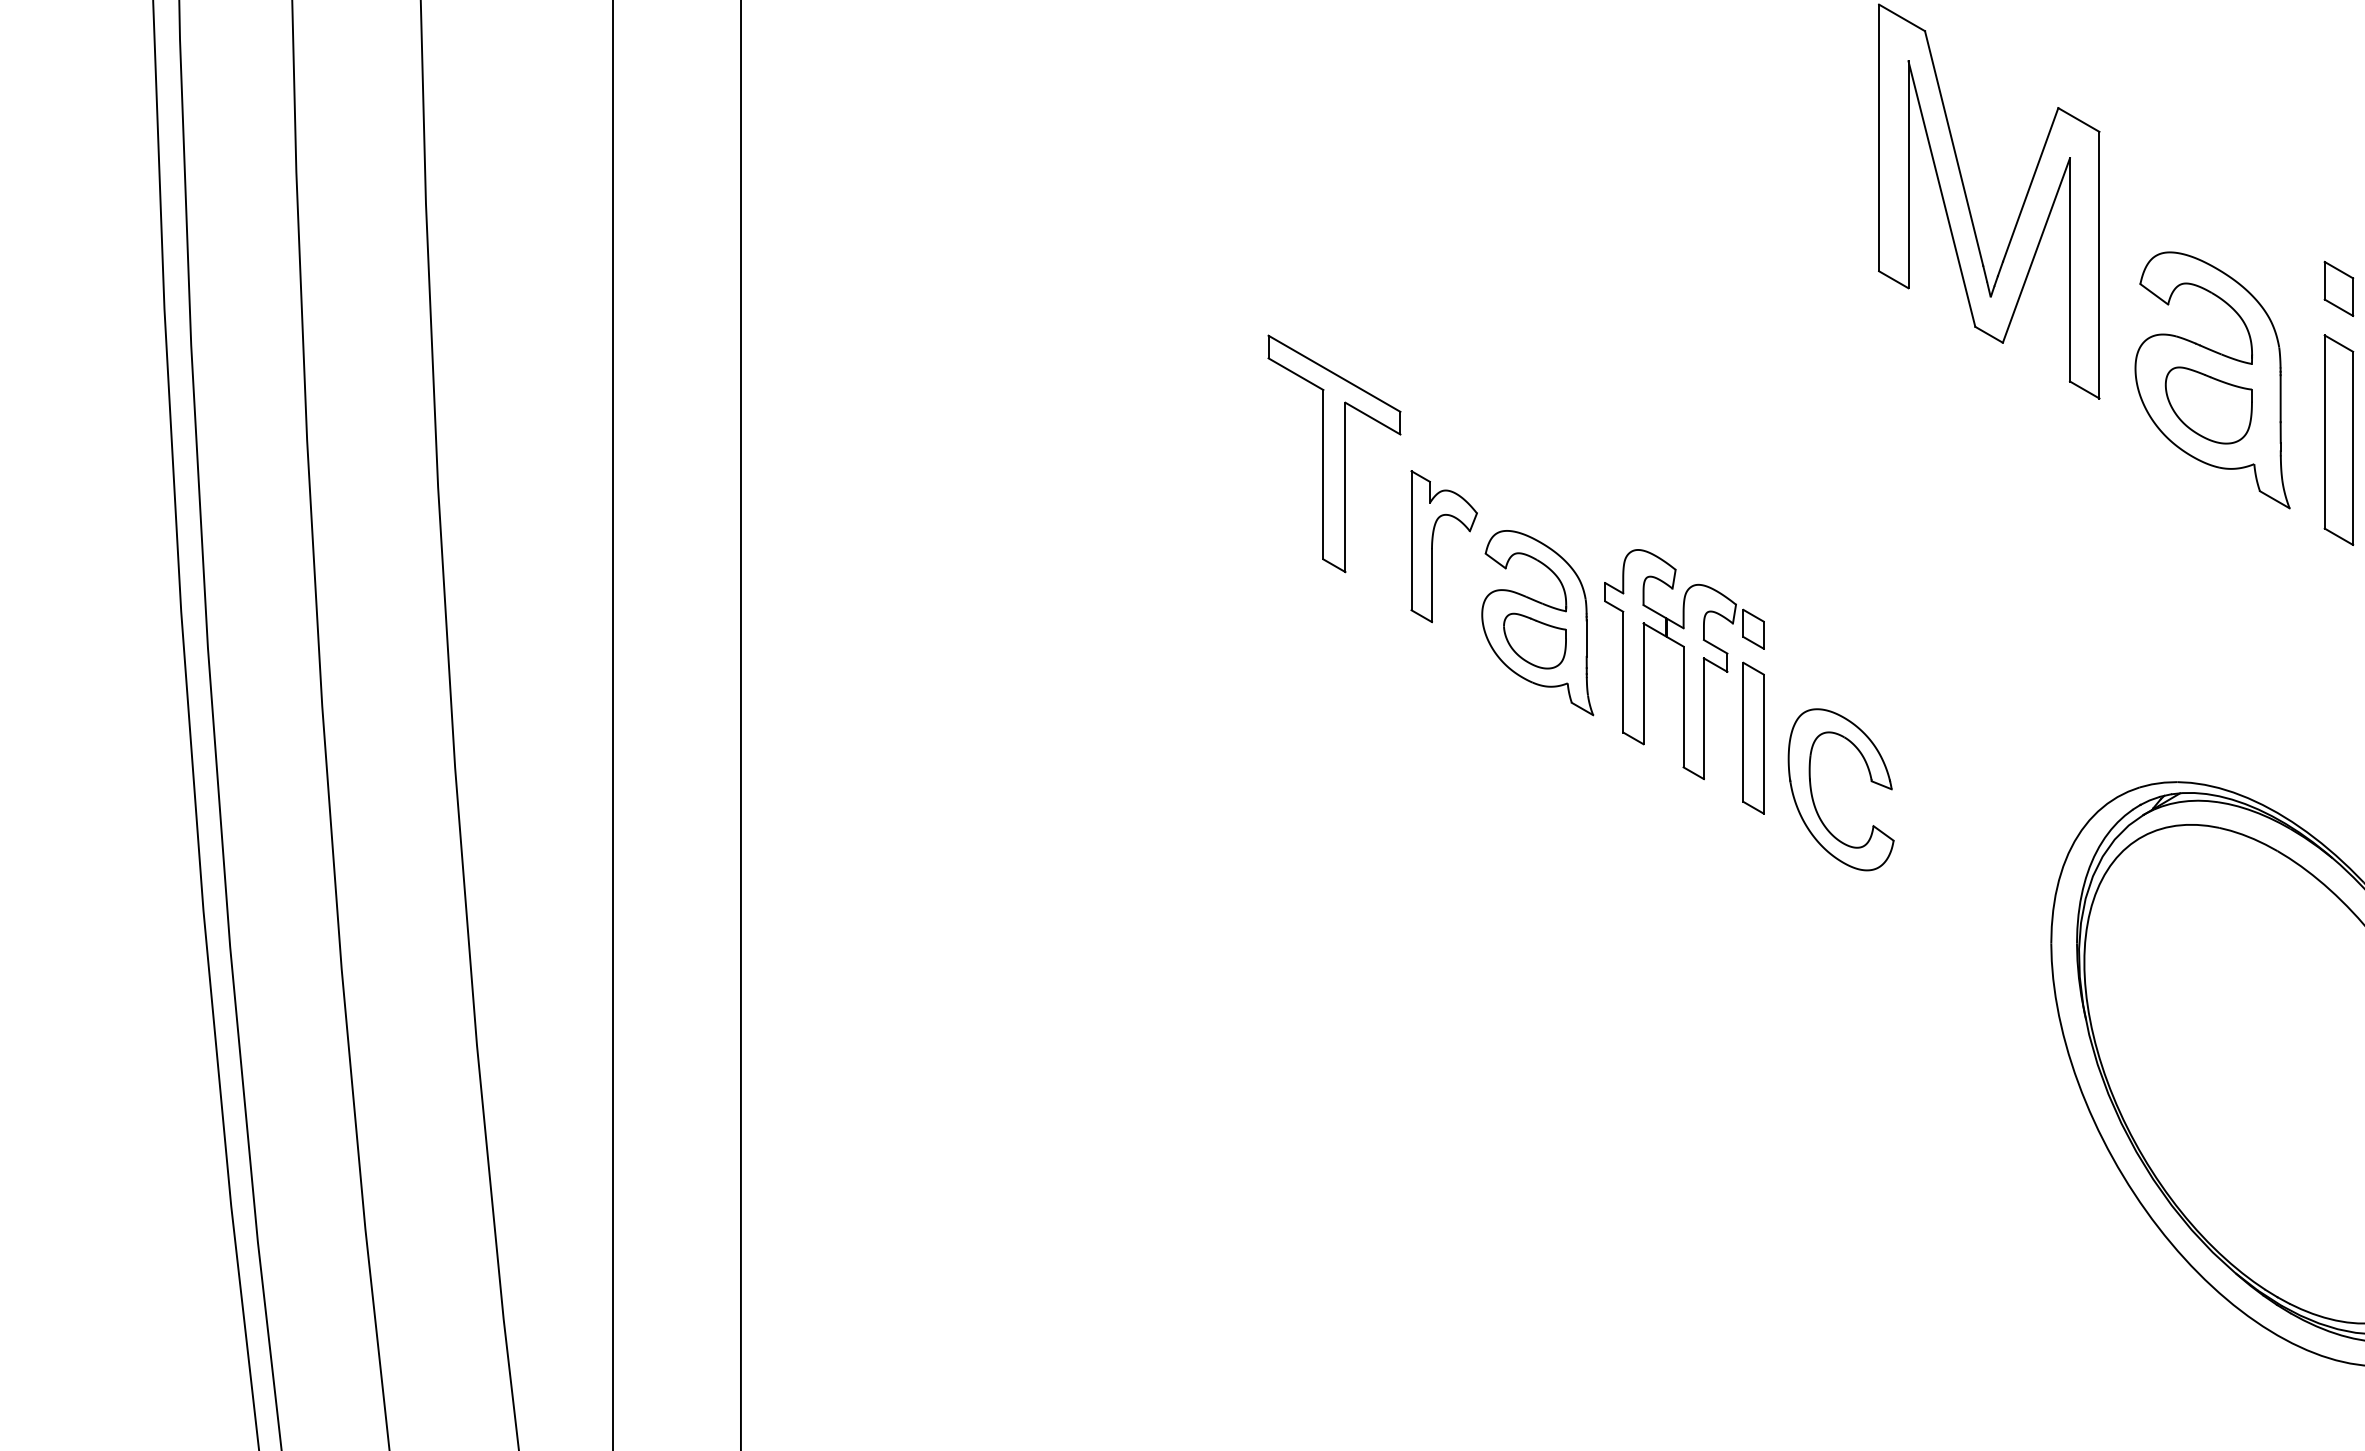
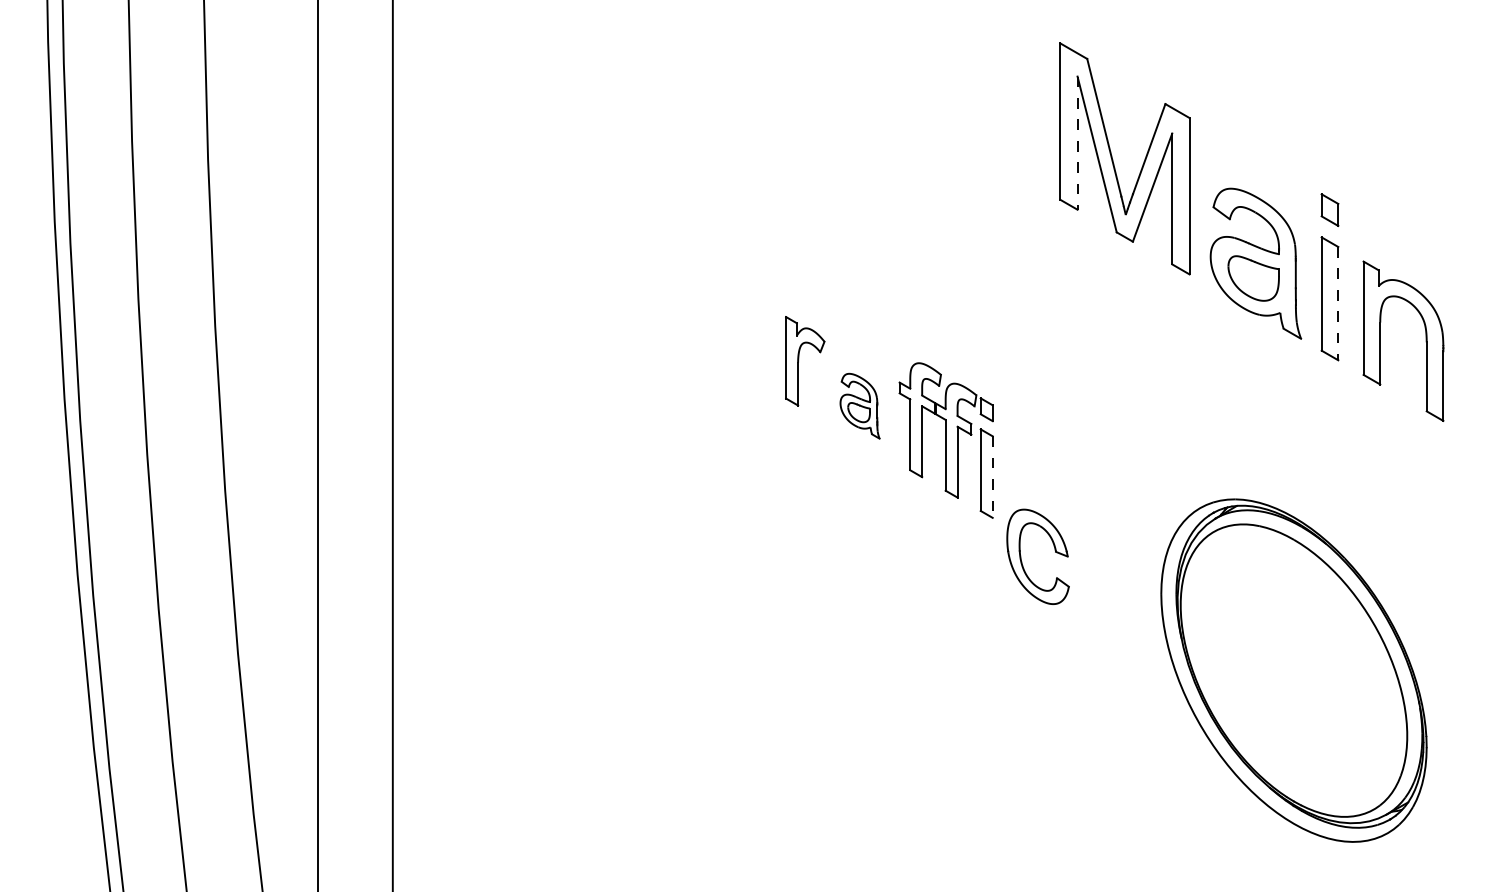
line: (1908, 175) -> (1077, 143), solid -> dashed
line: (2353, 448) -> (1338, 303), solid -> dashed
part: (1333, 453) -> (740, 306), removed
part: (1536, 623) -> (859, 406), size x0.6
line: (1763, 744) -> (992, 477), solid -> dashed
part: (1814, 797) -> (1022, 561), moved

